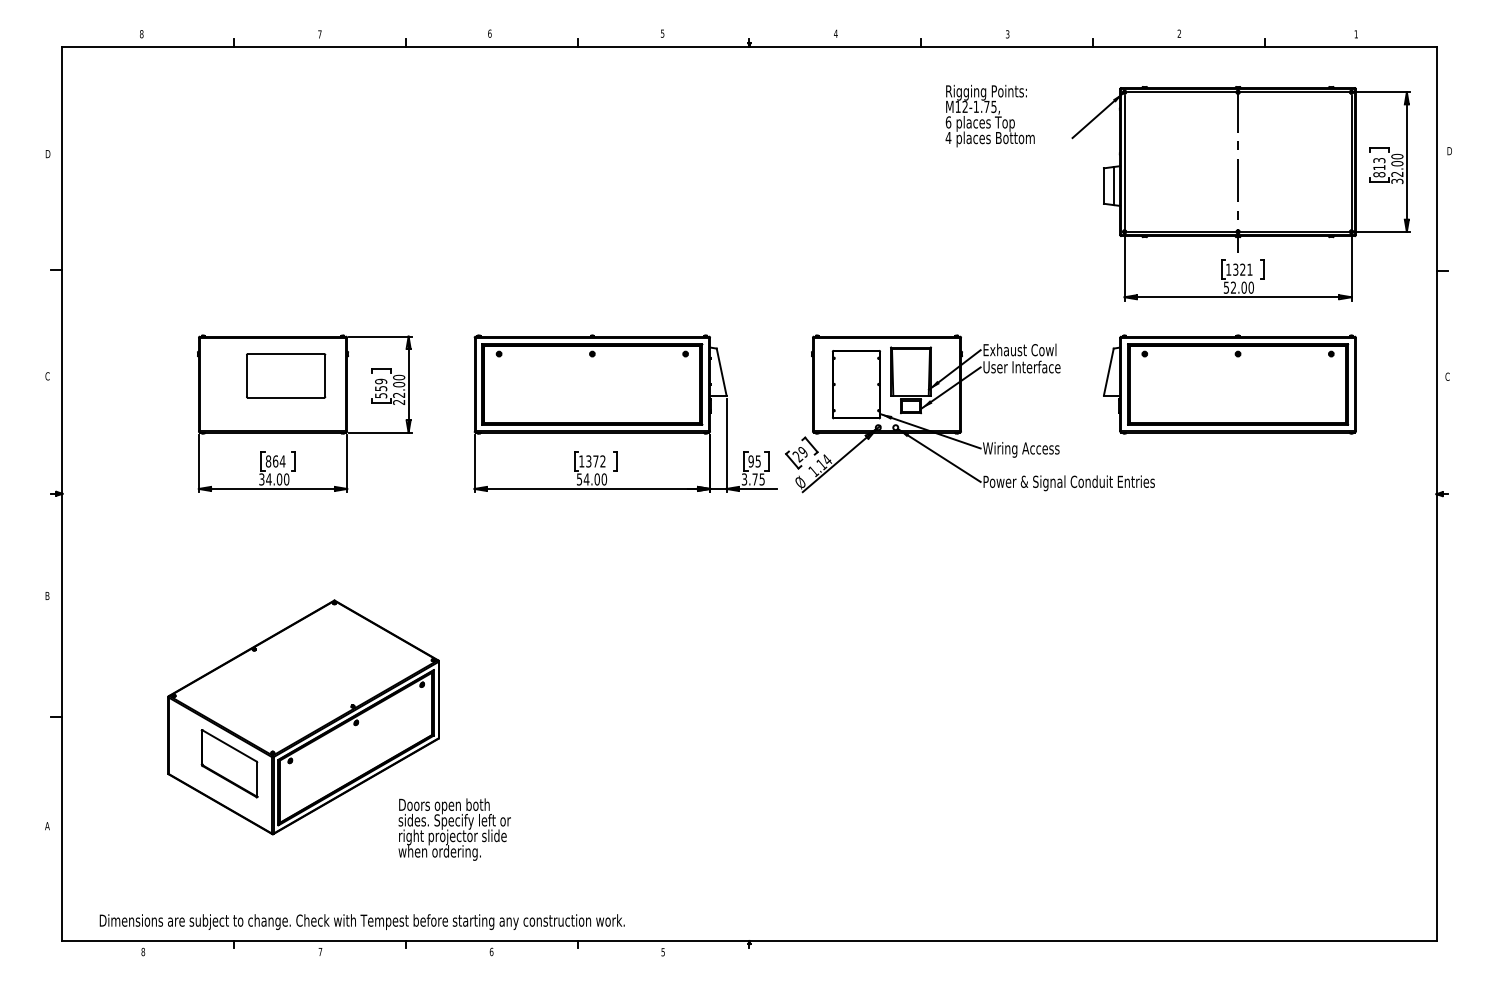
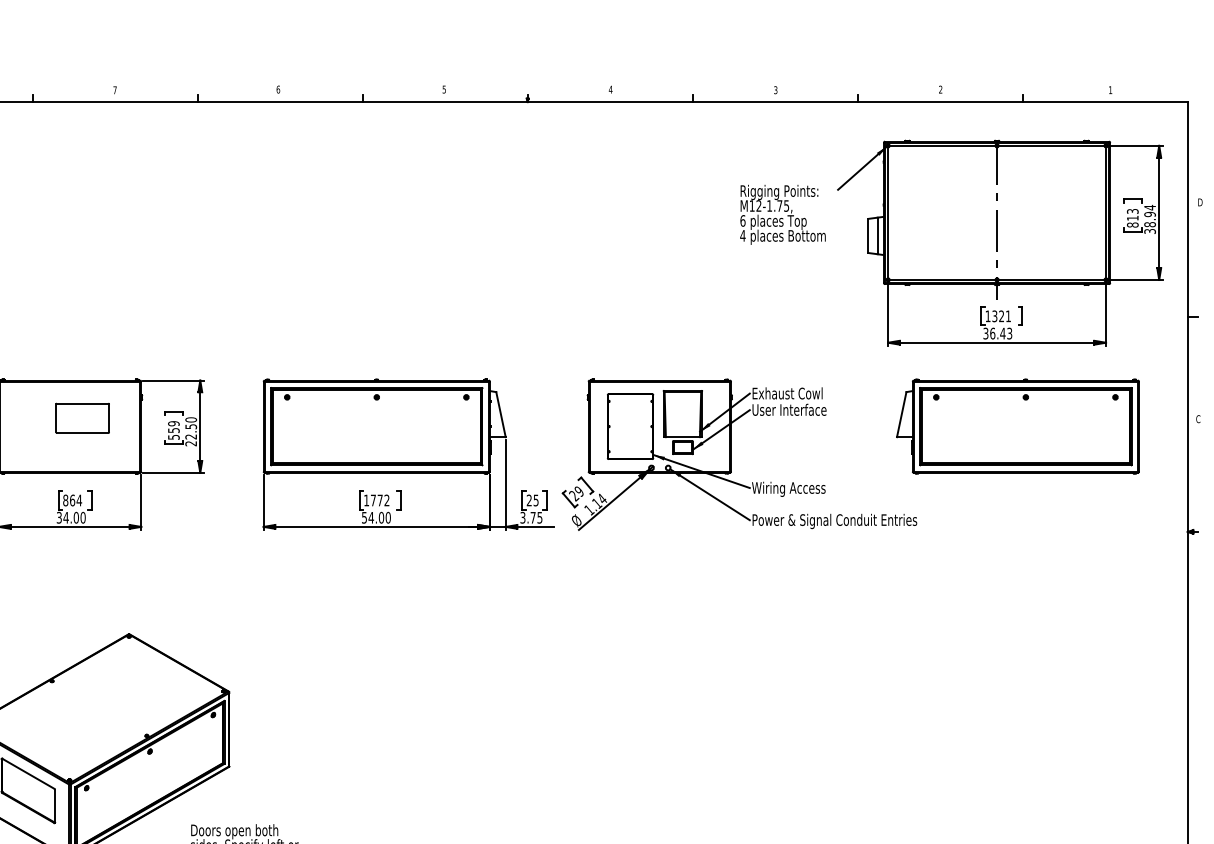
text: (989, 115) -> (782, 214), moved
text: (1397, 164) -> (1150, 215), 32.00 -> 38.94
text: (1238, 287) -> (997, 333), 52.00 -> 36.43
part: (286, 375) -> (82, 417), size x0.7
text: (399, 384) -> (191, 426), 22.00 -> 22.50
part: (1229, 384) -> (1017, 426), moved
text: (588, 461) -> (373, 500), 1372 -> 1772
text: (750, 461) -> (528, 500), 95 -> 25

